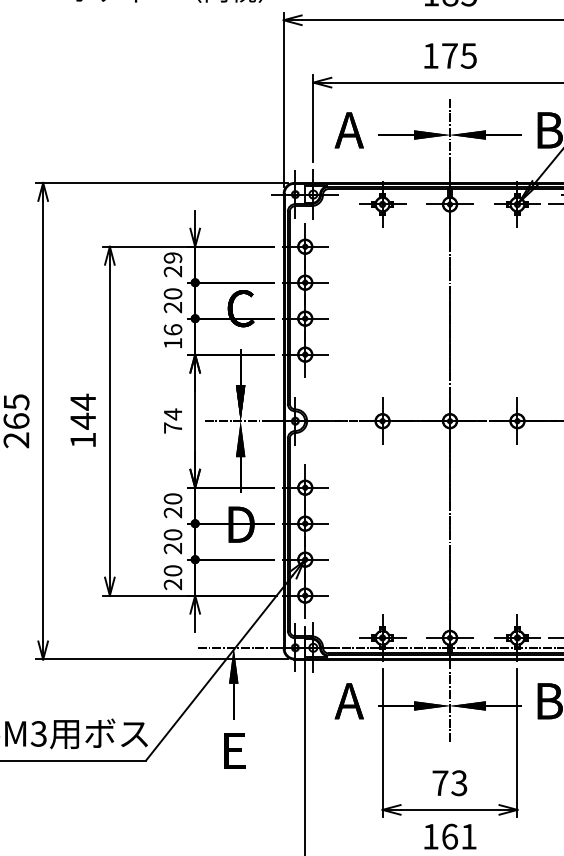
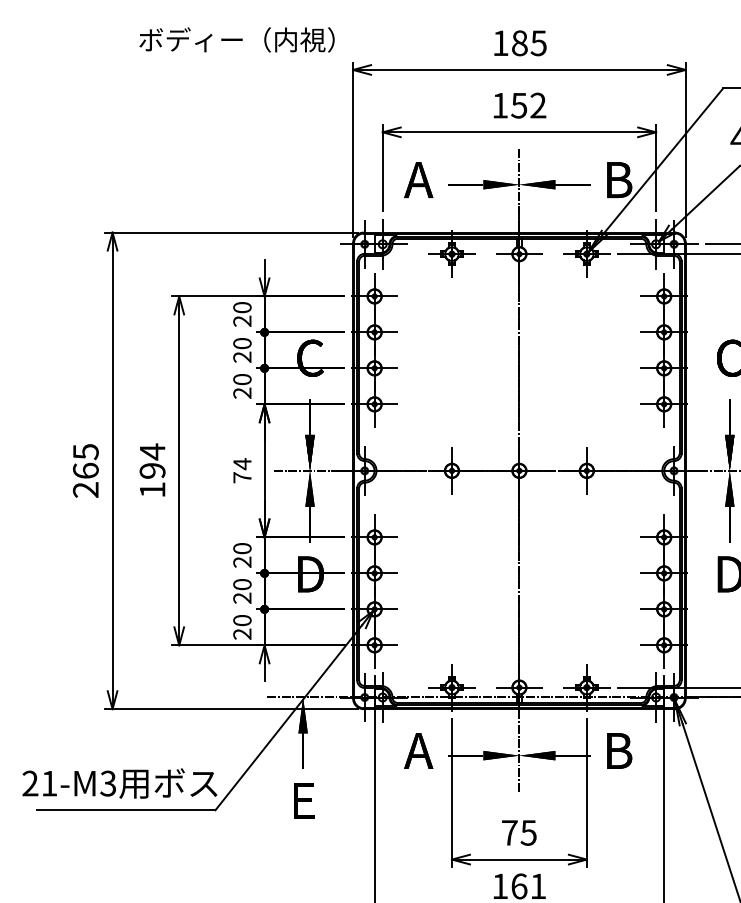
text: (459, 55) -> (528, 105), 175 -> 152
text: (173, 257) -> (242, 307), 29 -> 20
text: (173, 335) -> (242, 385), 16 -> 20
text: (83, 420) -> (152, 470), 144 -> 194
text: (459, 782) -> (528, 832), 73 -> 75

